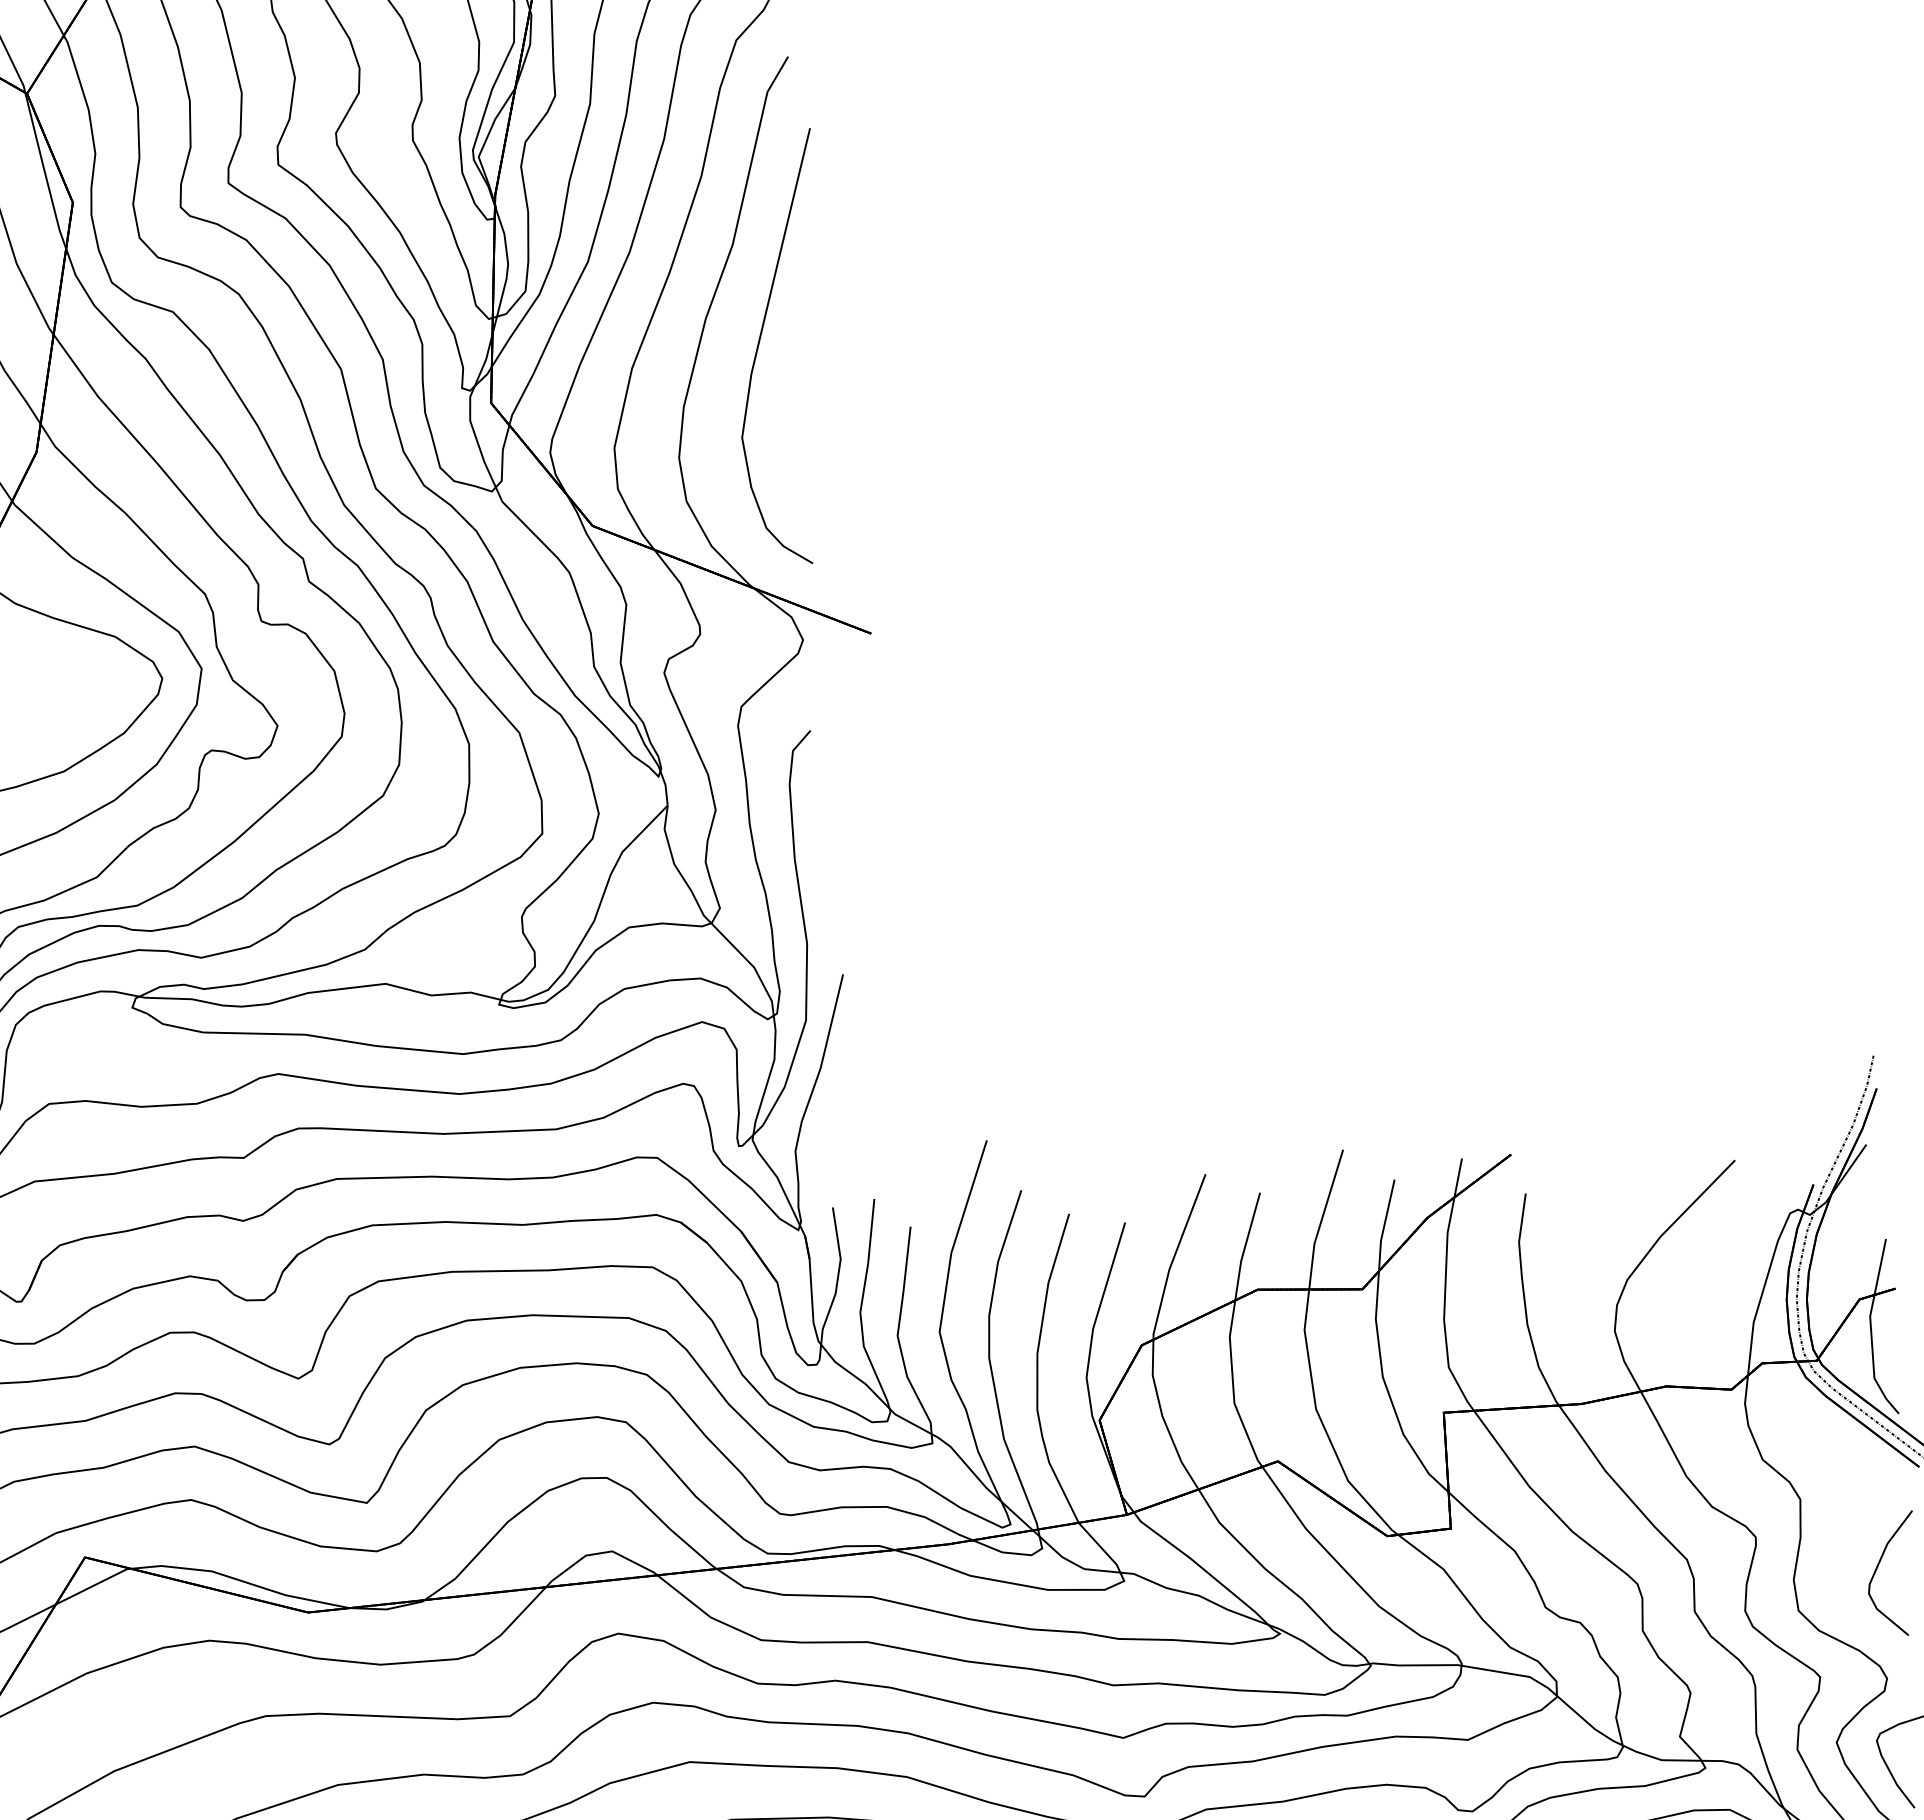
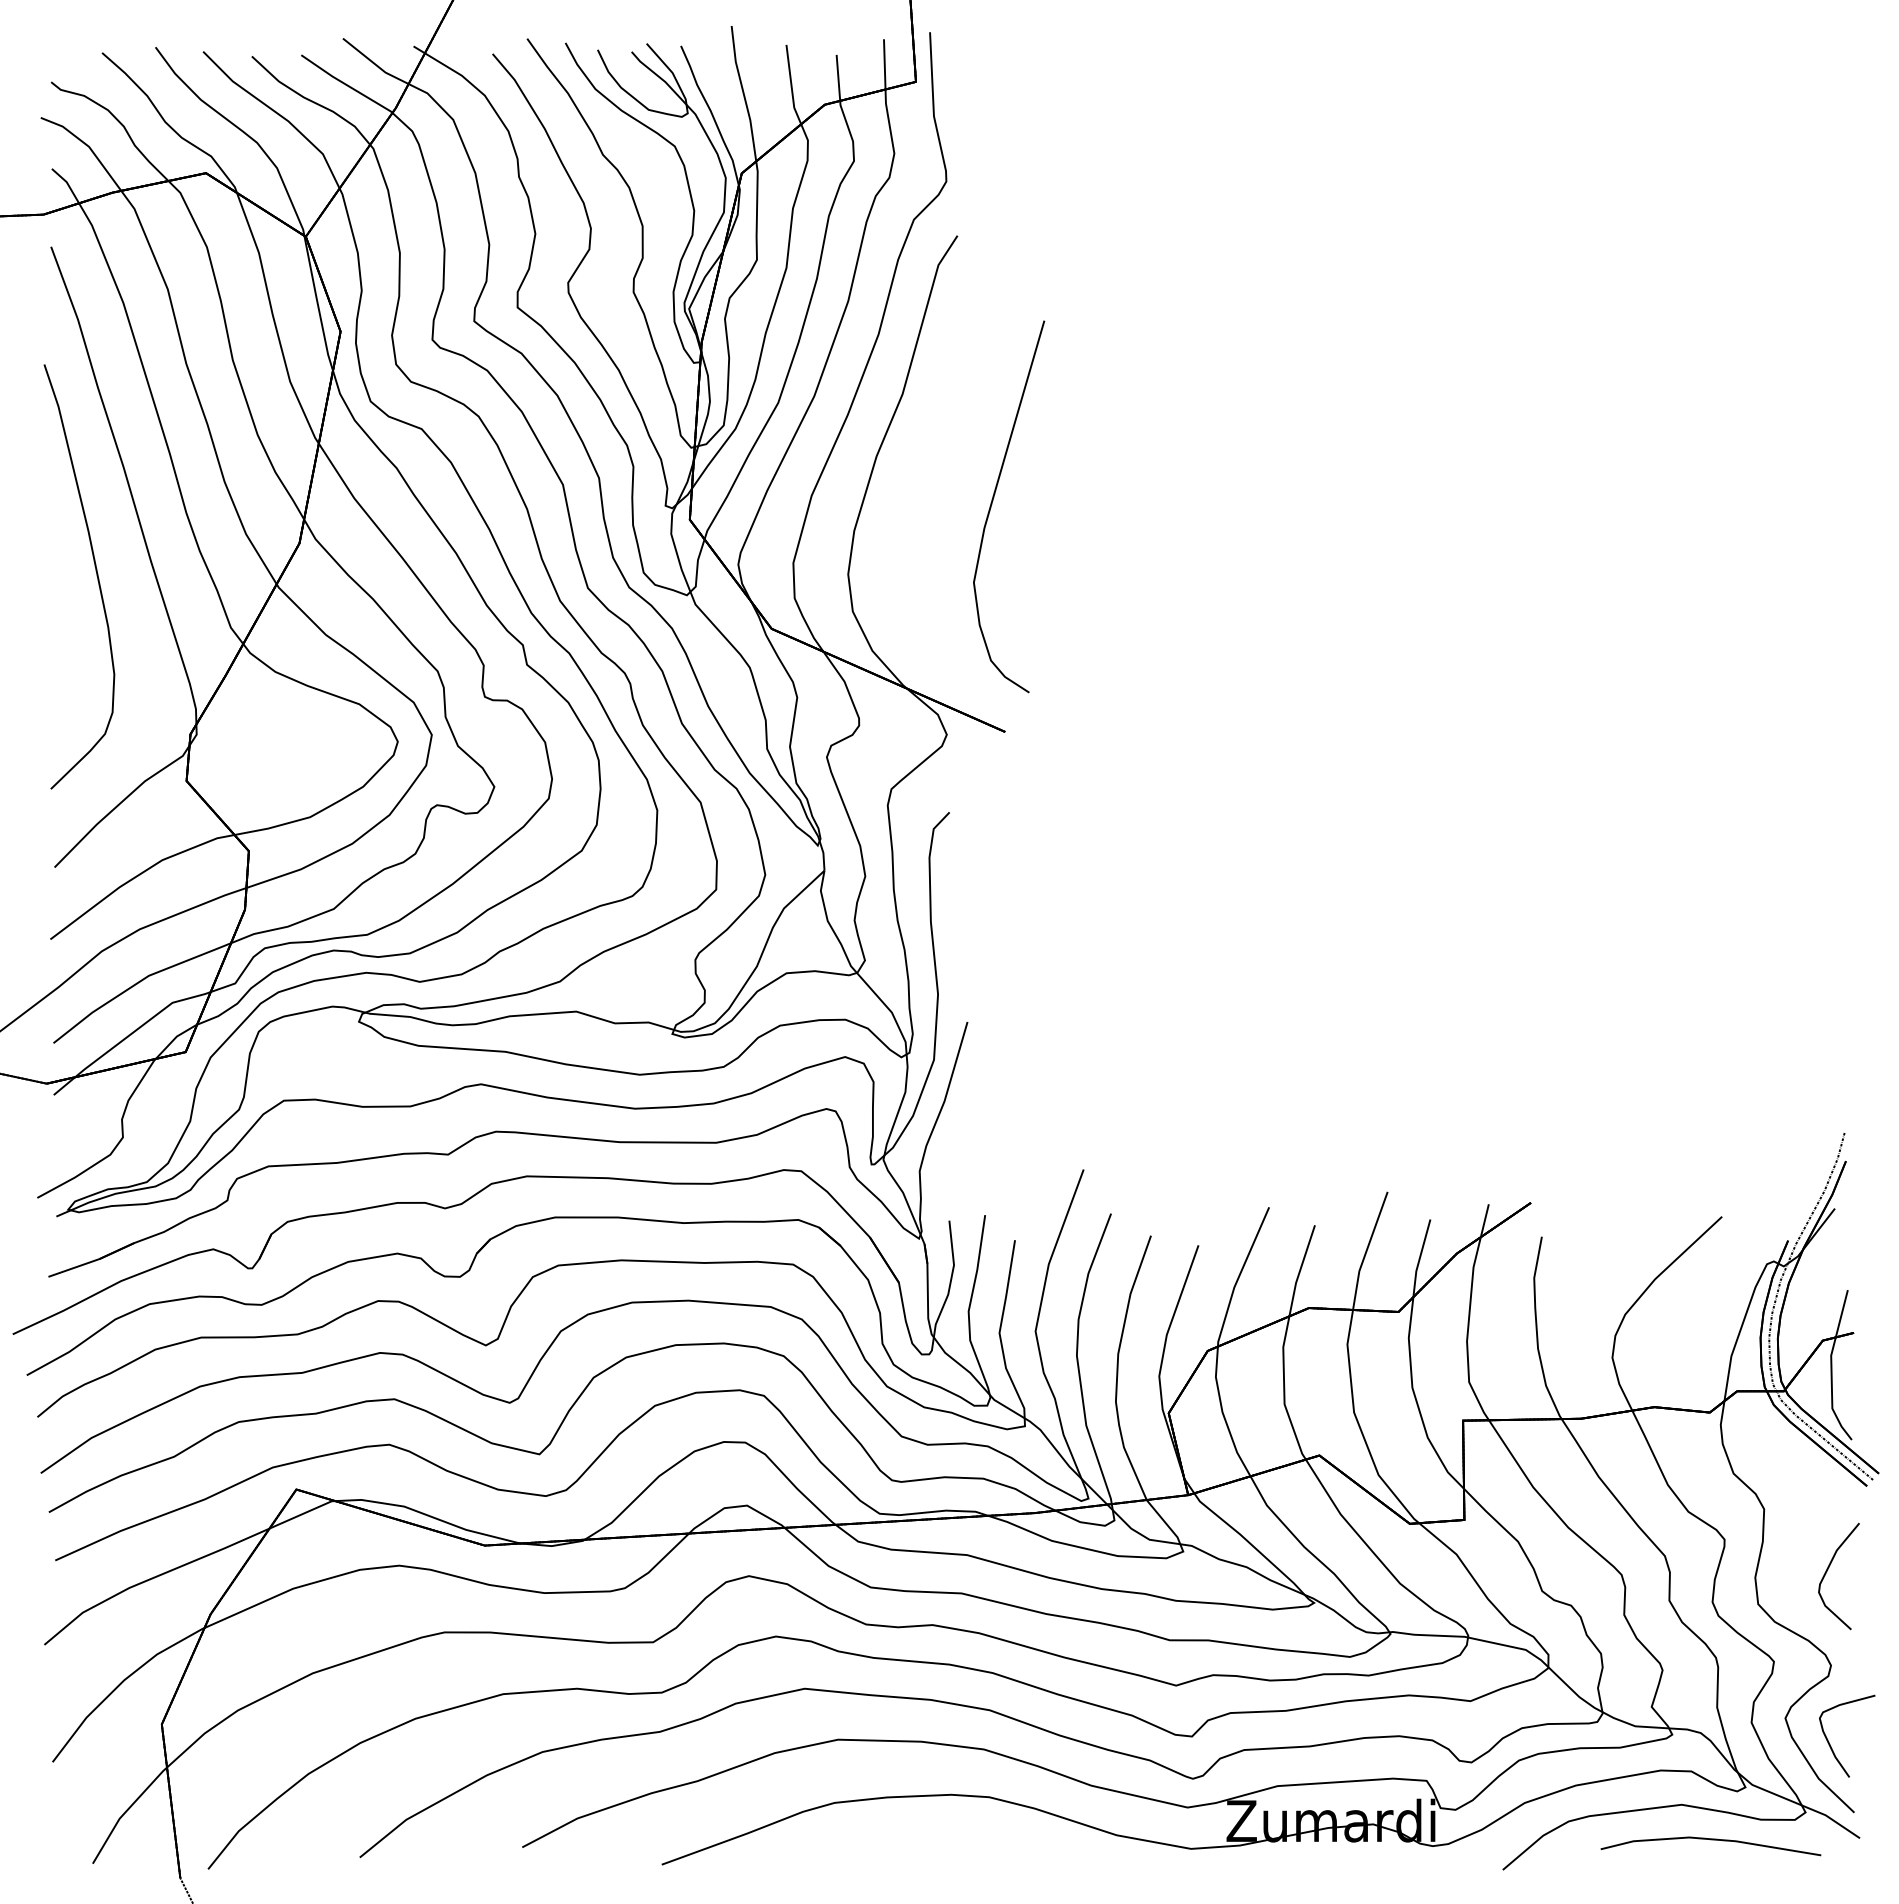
curve: (760, 342) -> (993, 501), moved

